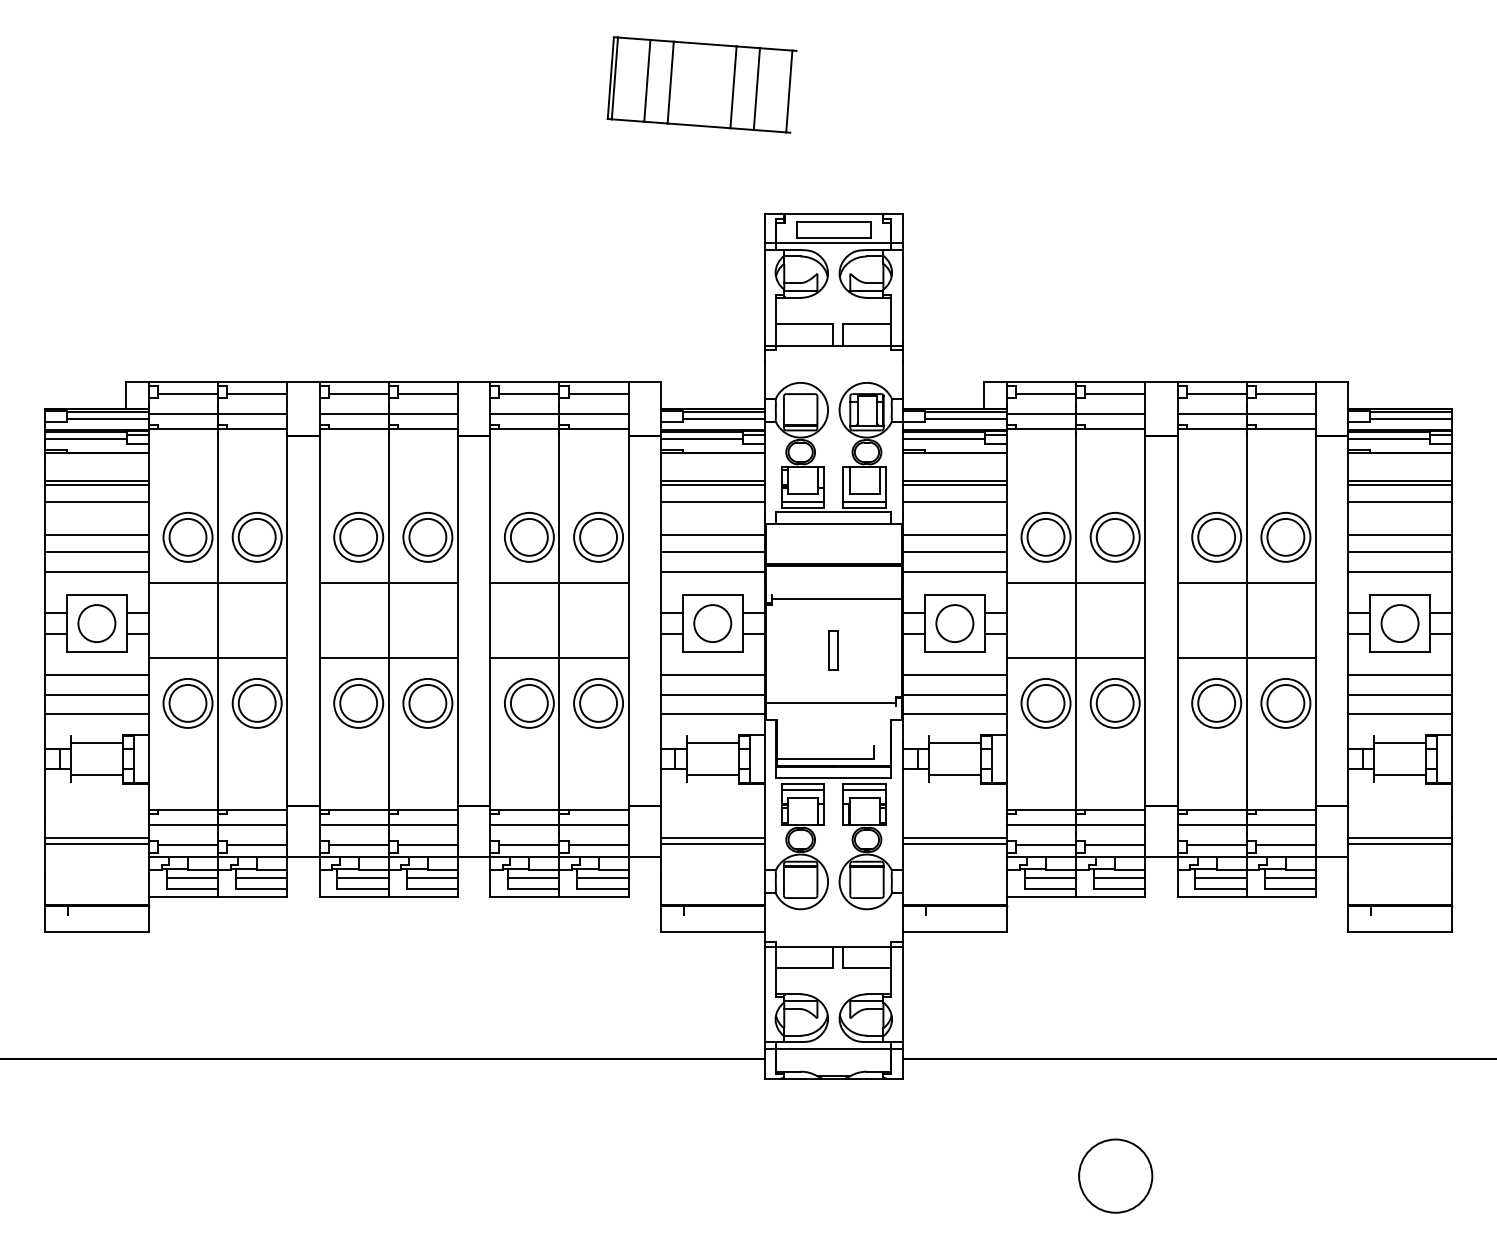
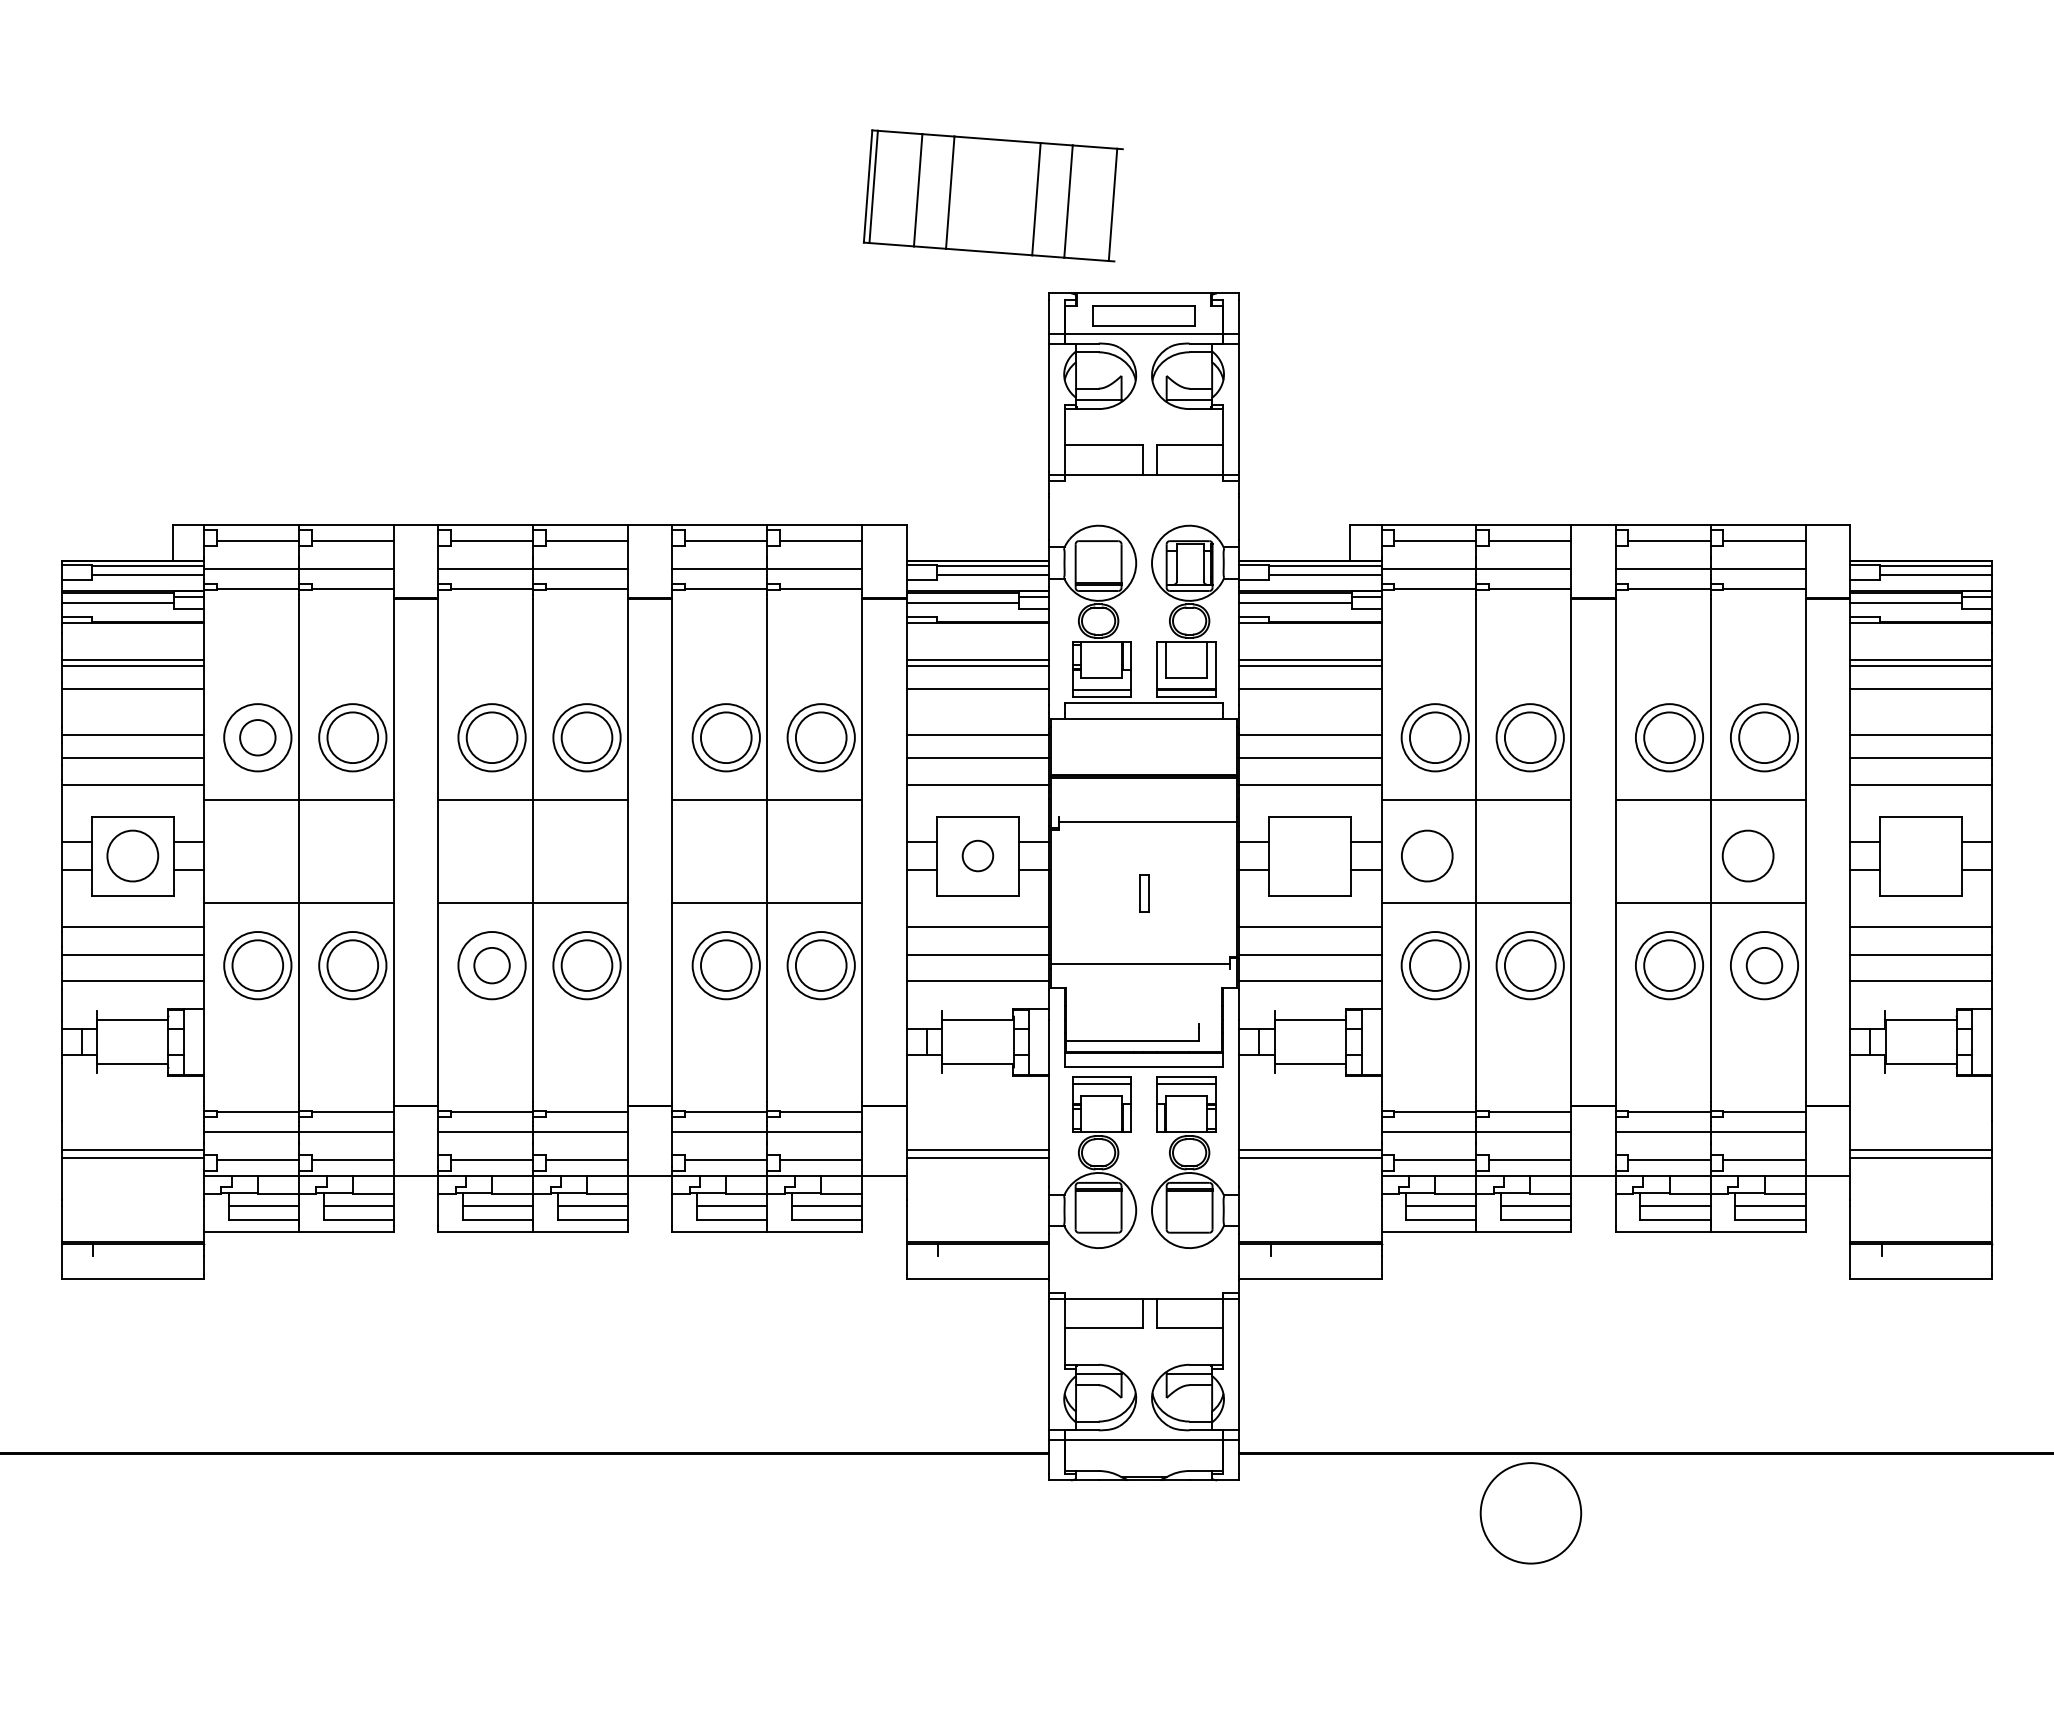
part: (701, 84) -> (992, 195), moved
circle: (187, 537) -> (257, 737), size x0.7
circle: (712, 623) -> (977, 855), size x0.6
circle: (955, 623) -> (1427, 855), moved
circle: (1399, 623) -> (1747, 855), moved
part: (833, 650) -> (1143, 893), size x0.7
circle: (358, 703) -> (491, 965), size x0.7
circle: (1285, 703) -> (1764, 965), size x0.7
circle: (1115, 1176) -> (1530, 1513), moved

